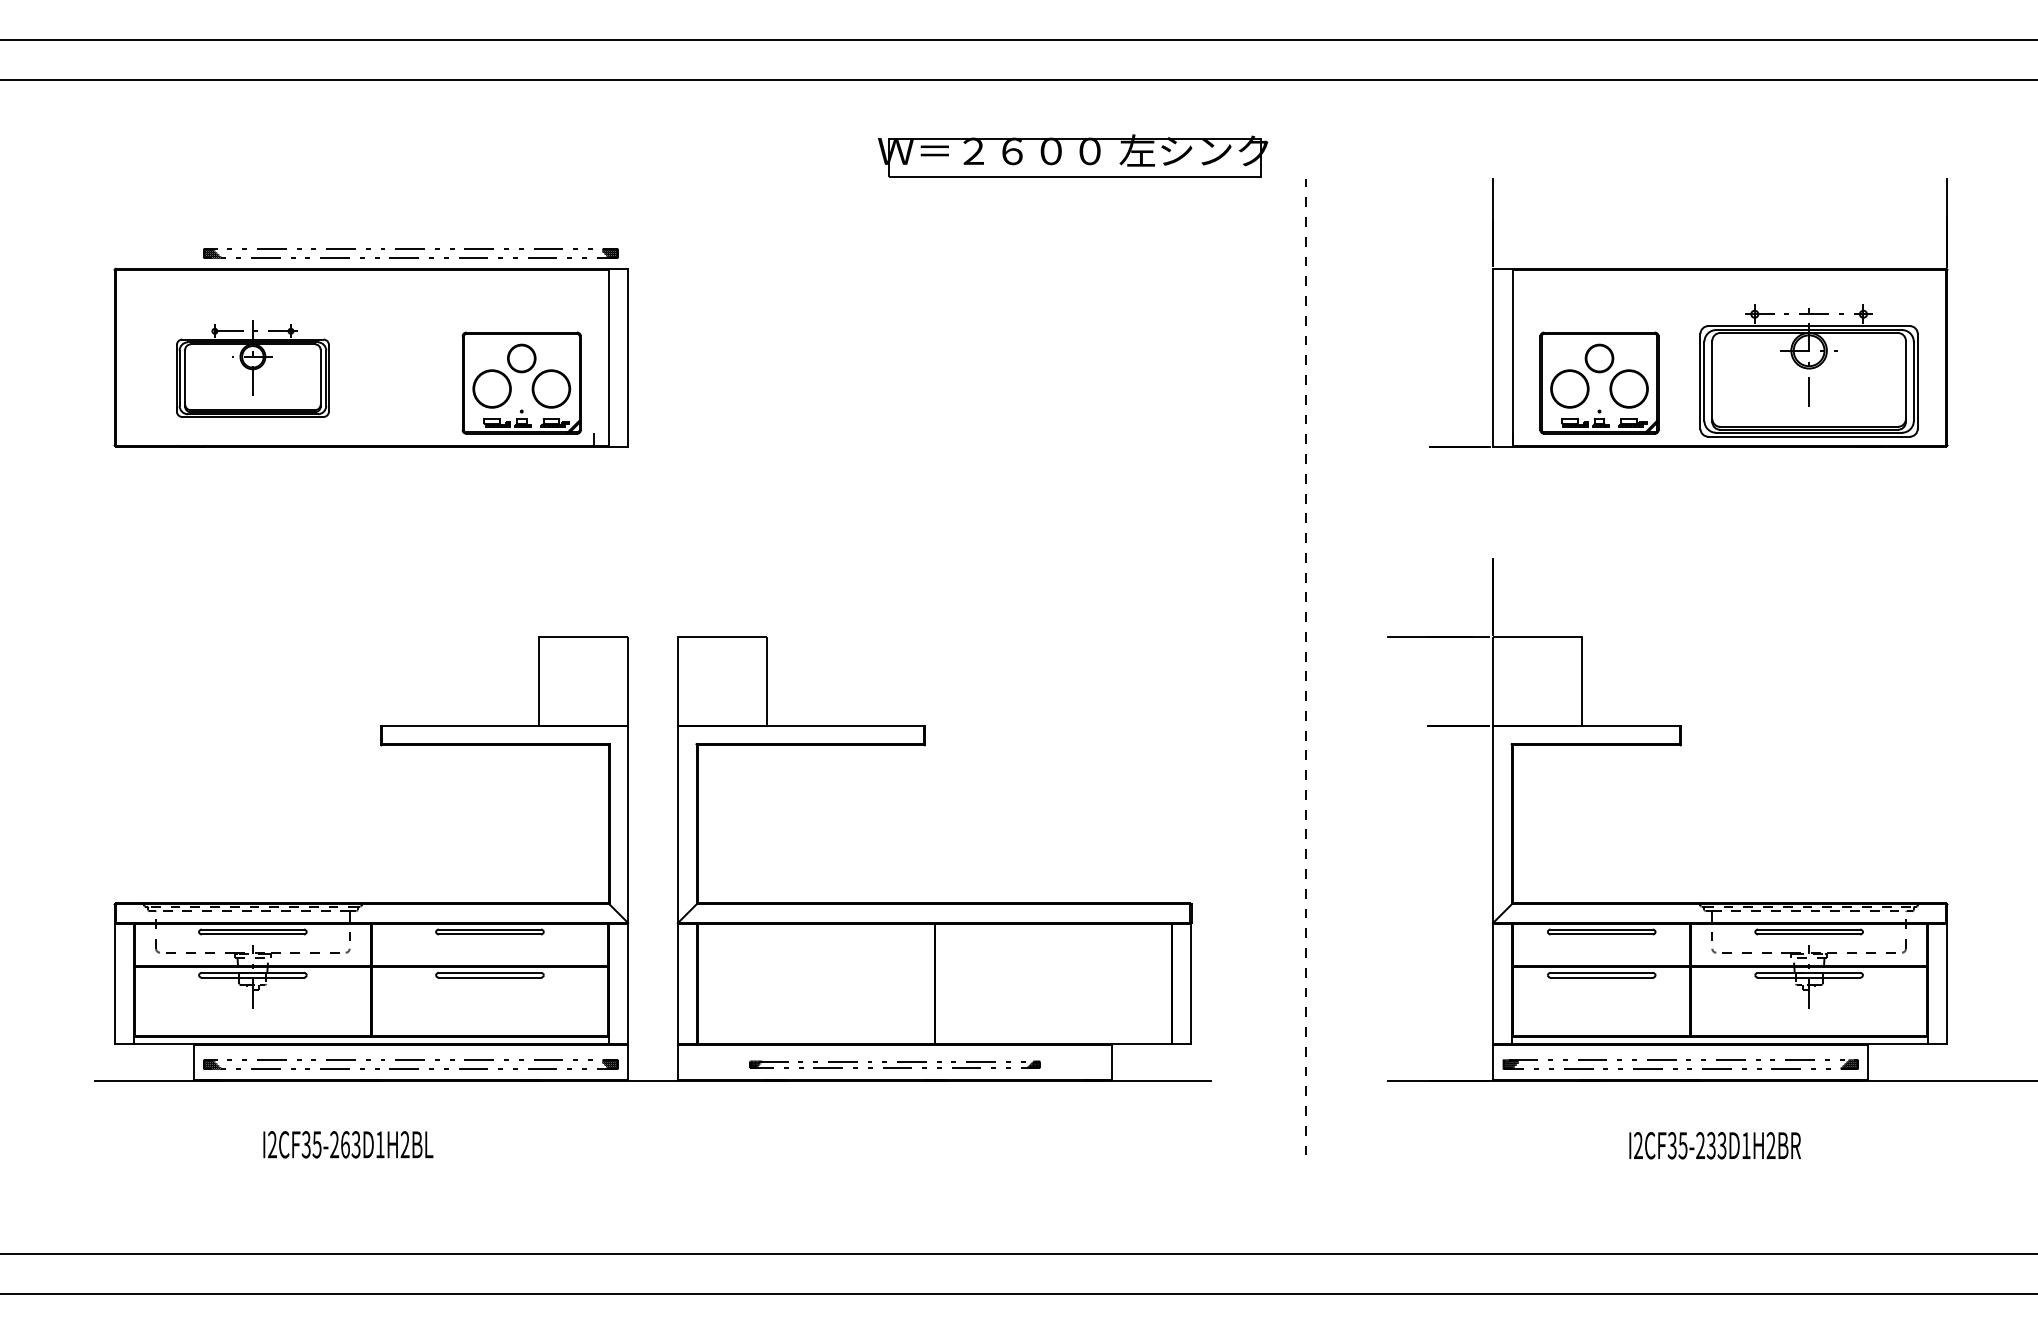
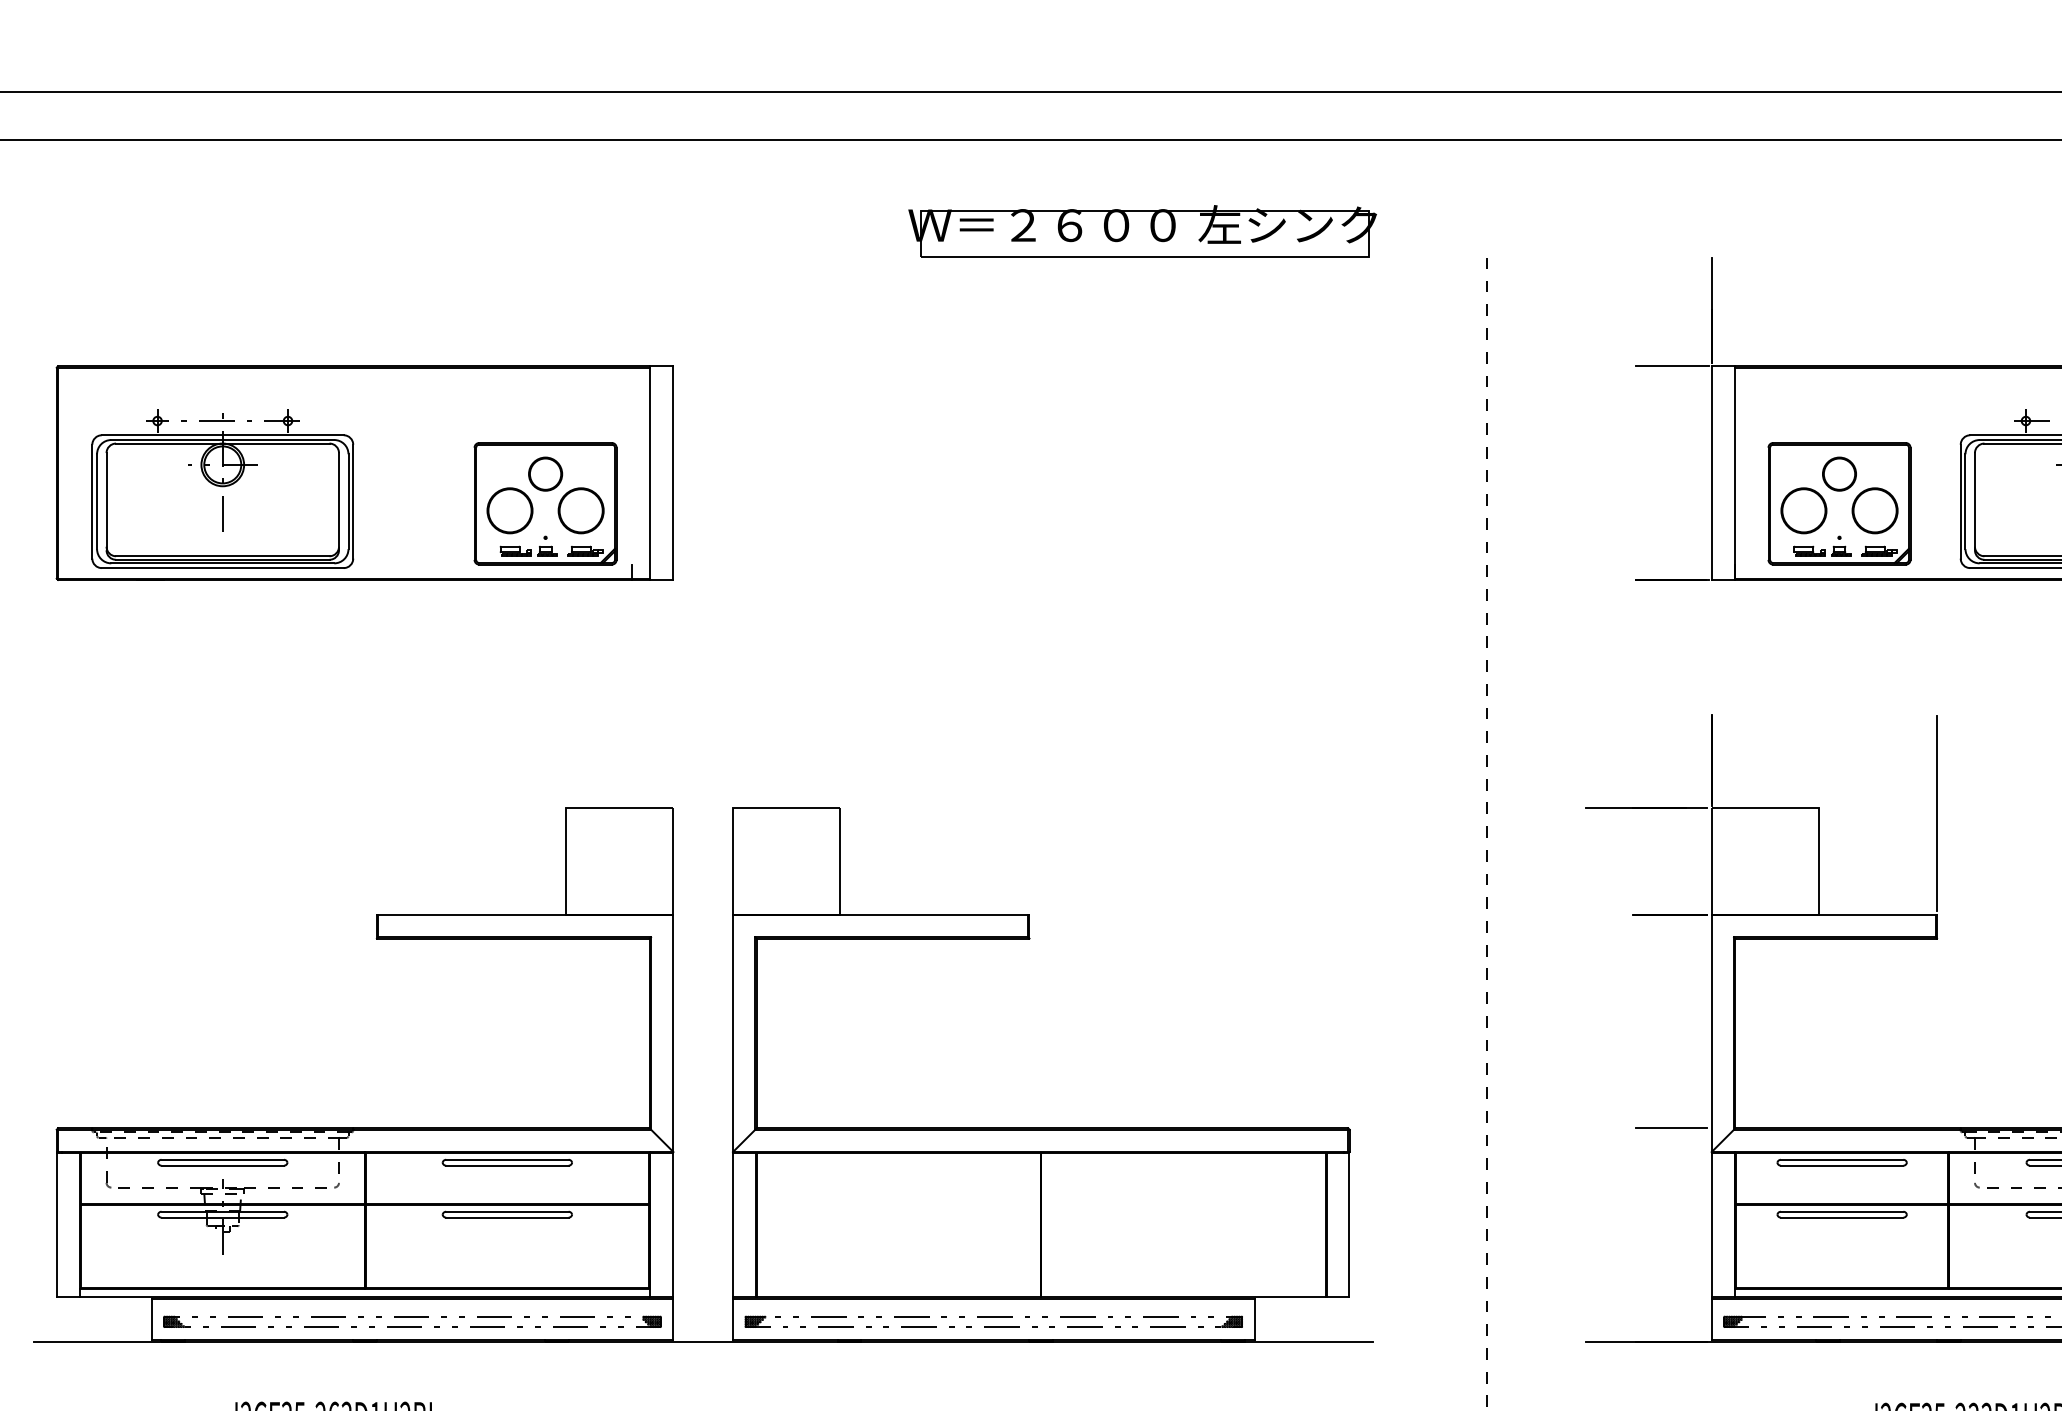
part: (1073, 155) -> (1143, 230), moved
part: (410, 253) -> (411, 348), removed
line: (1460, 268) -> (1672, 366), added
part: (252, 370) -> (222, 488), size x1.43
line: (1680, 640) -> (1936, 812), added
line: (1459, 903) -> (1671, 1128), added
part: (894, 1064) -> (993, 1321), size x1.43

